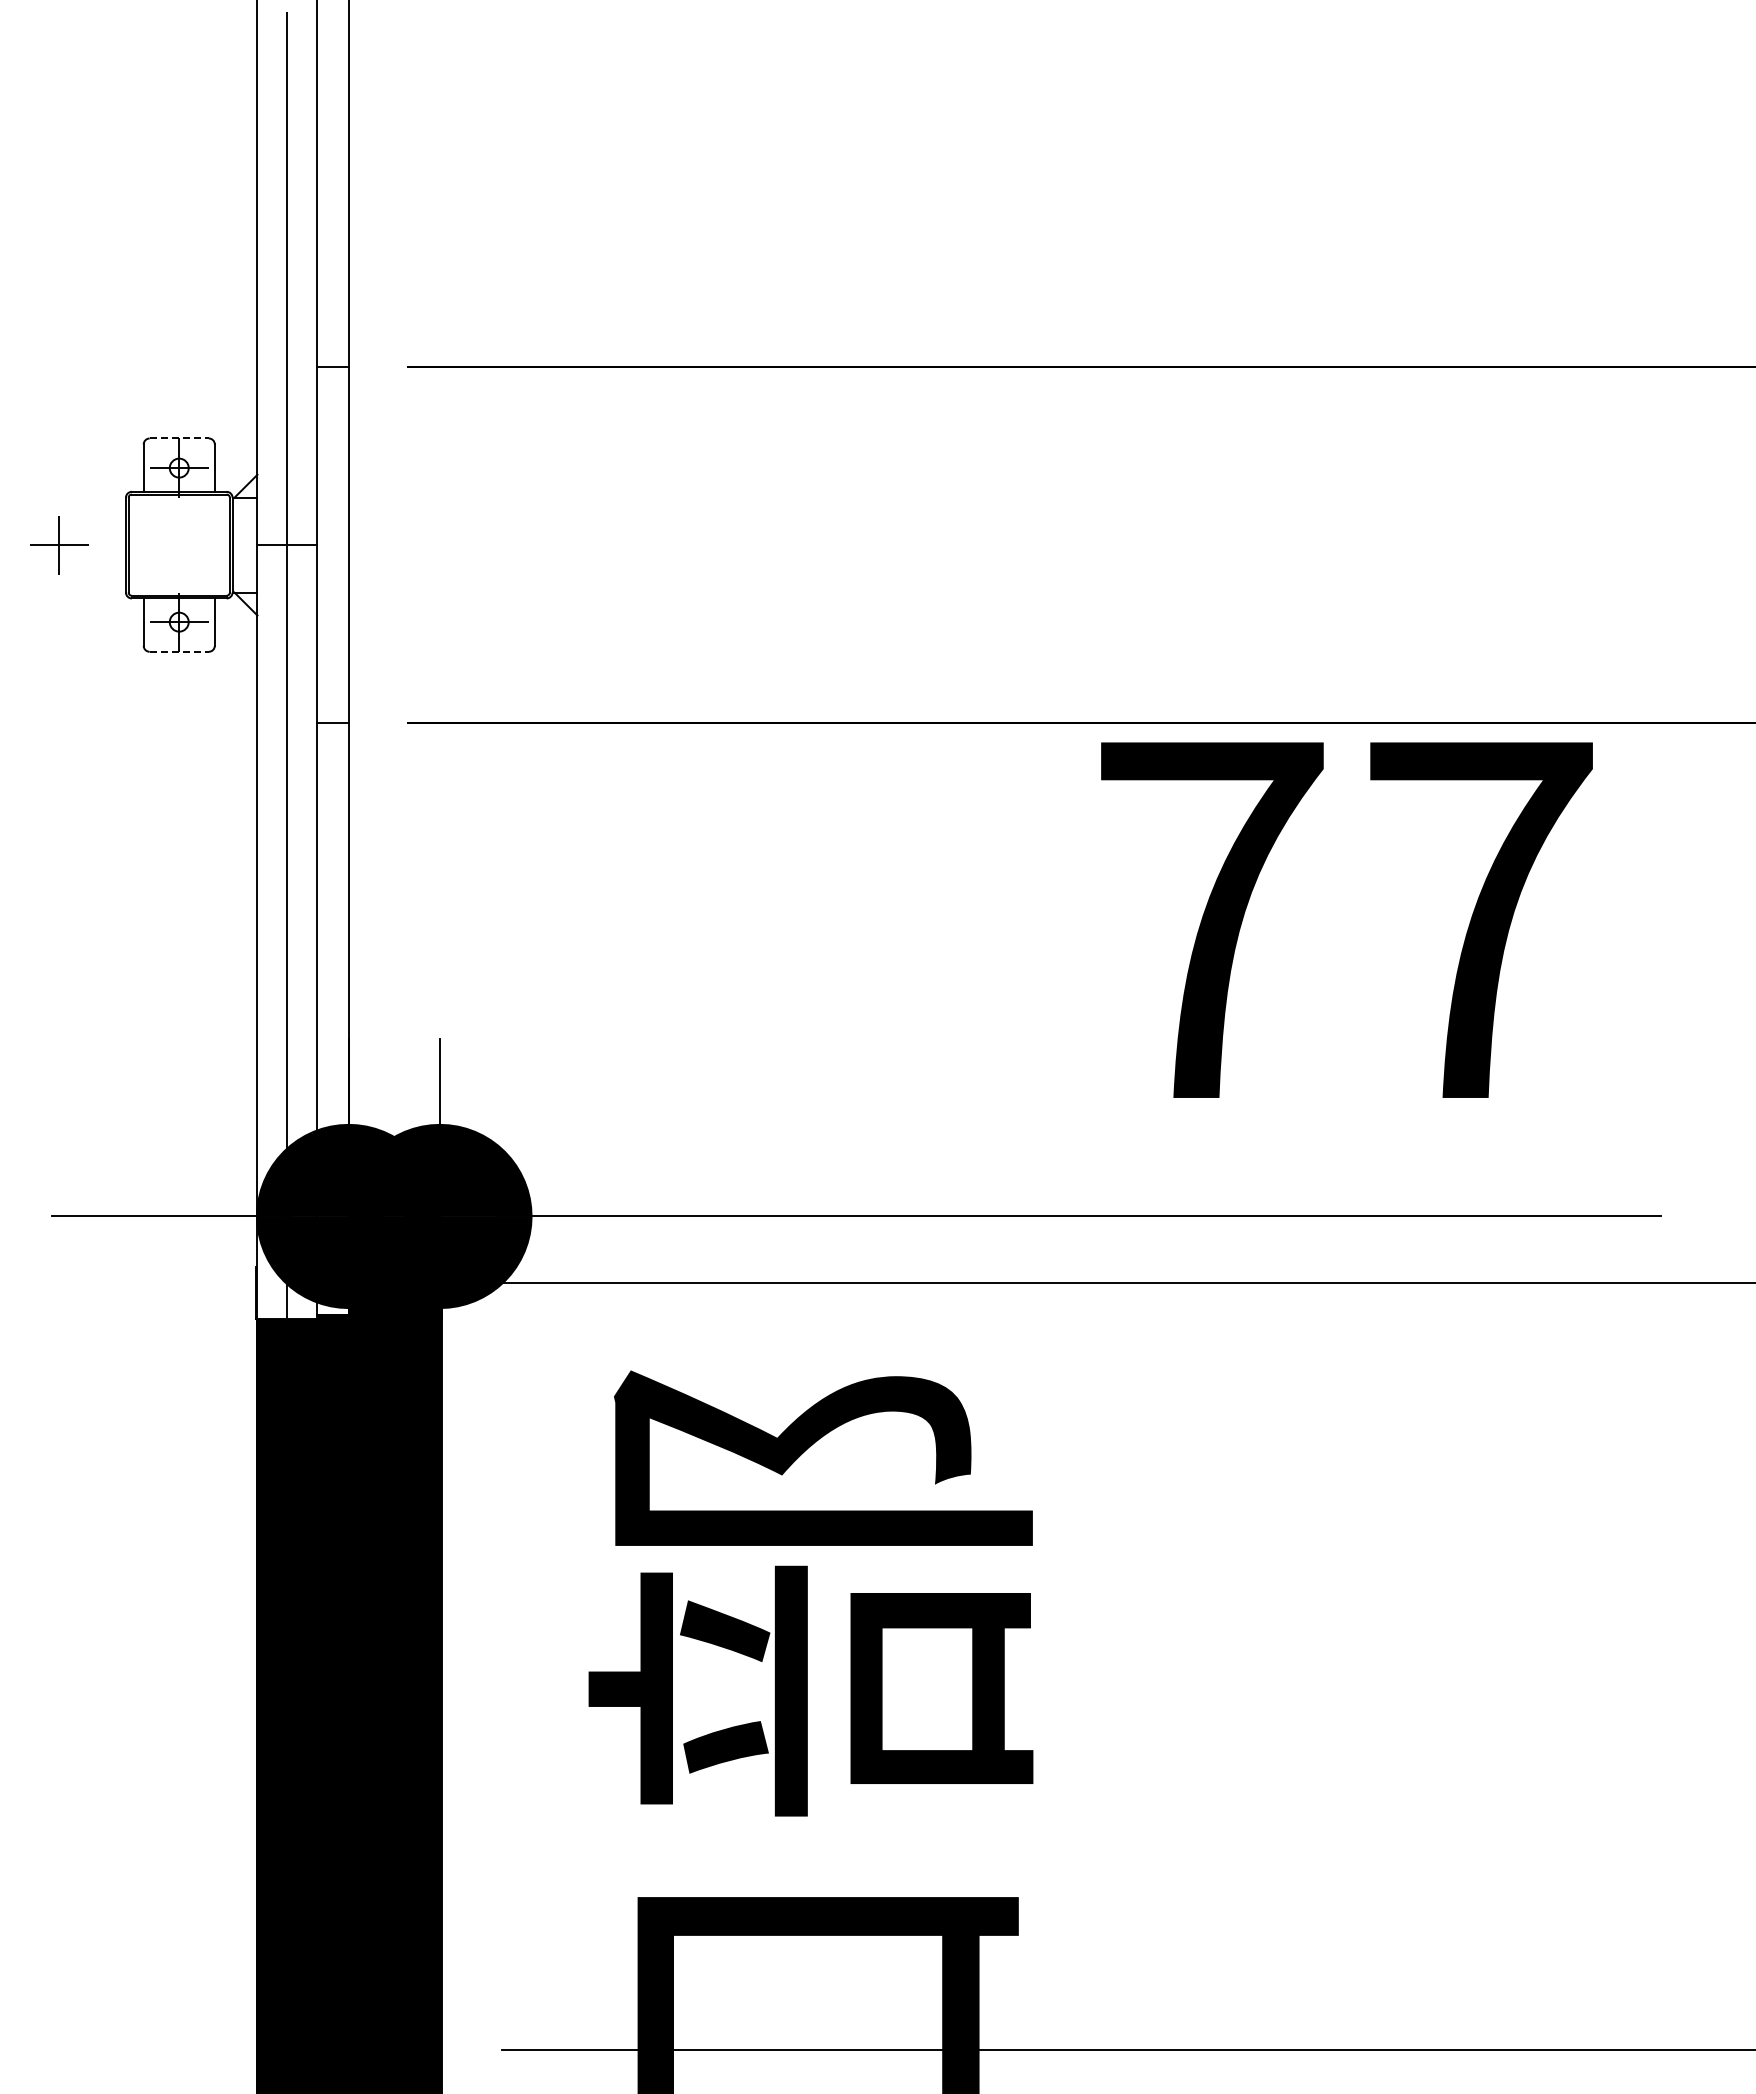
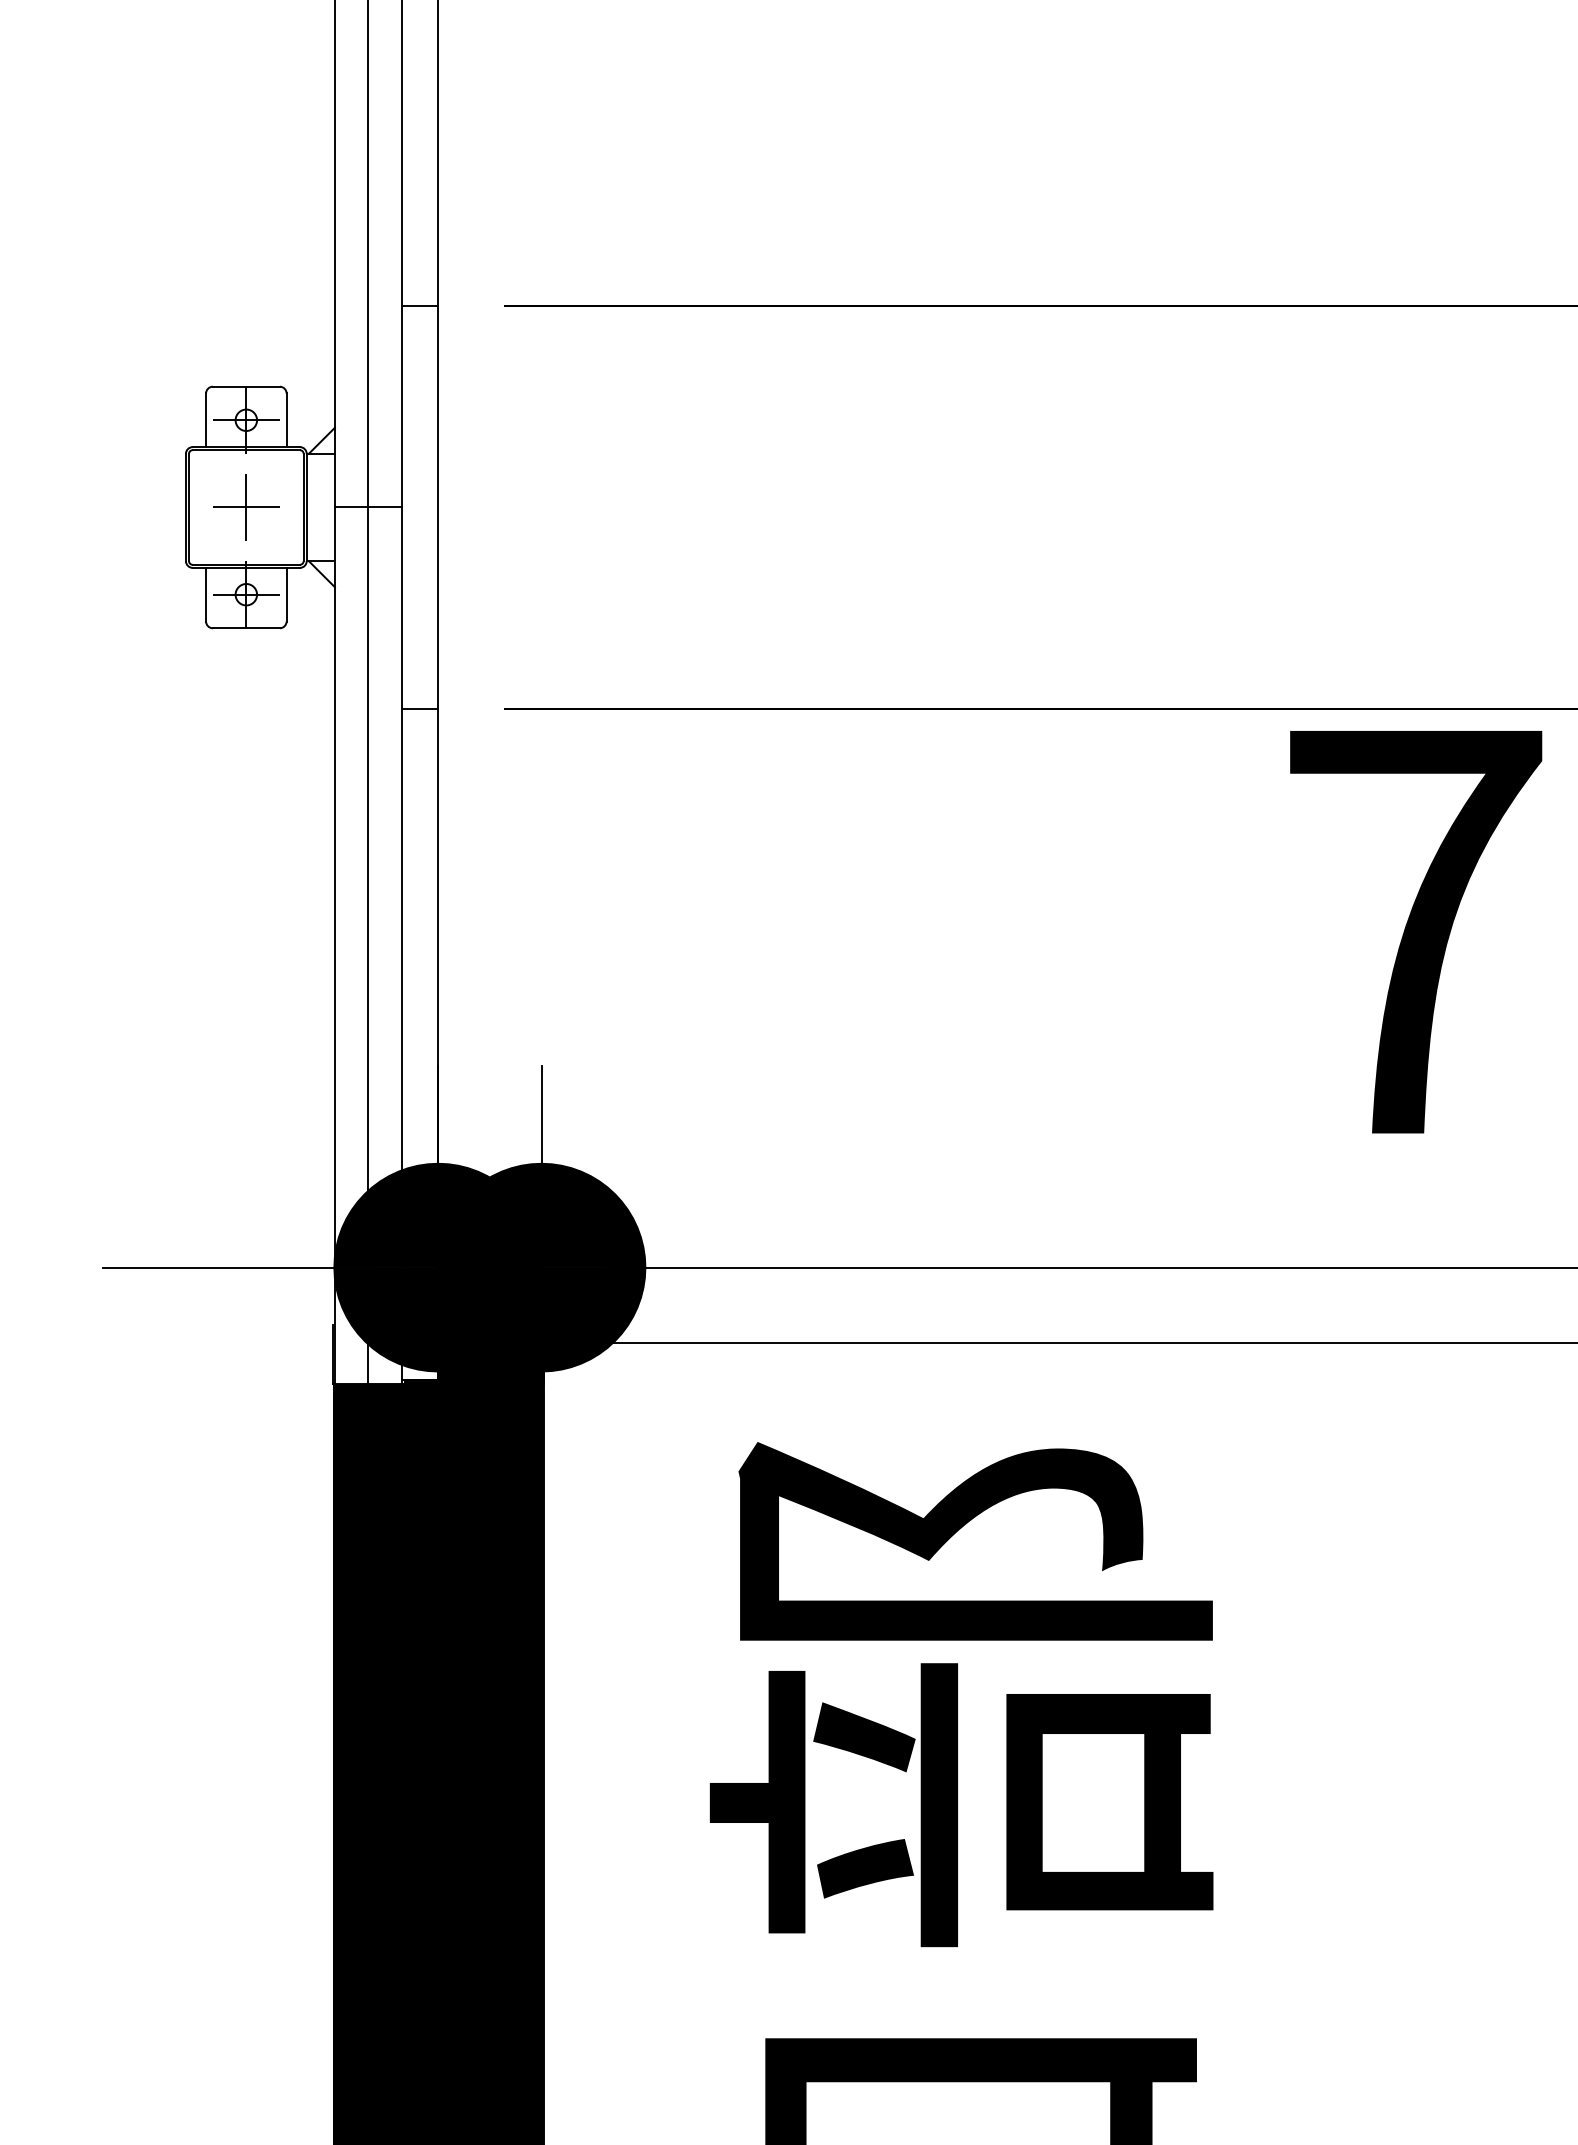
line: (179, 438) -> (246, 386), dashed -> solid
part: (59, 545) -> (246, 507), moved
line: (179, 651) -> (246, 627), dashed -> solid

